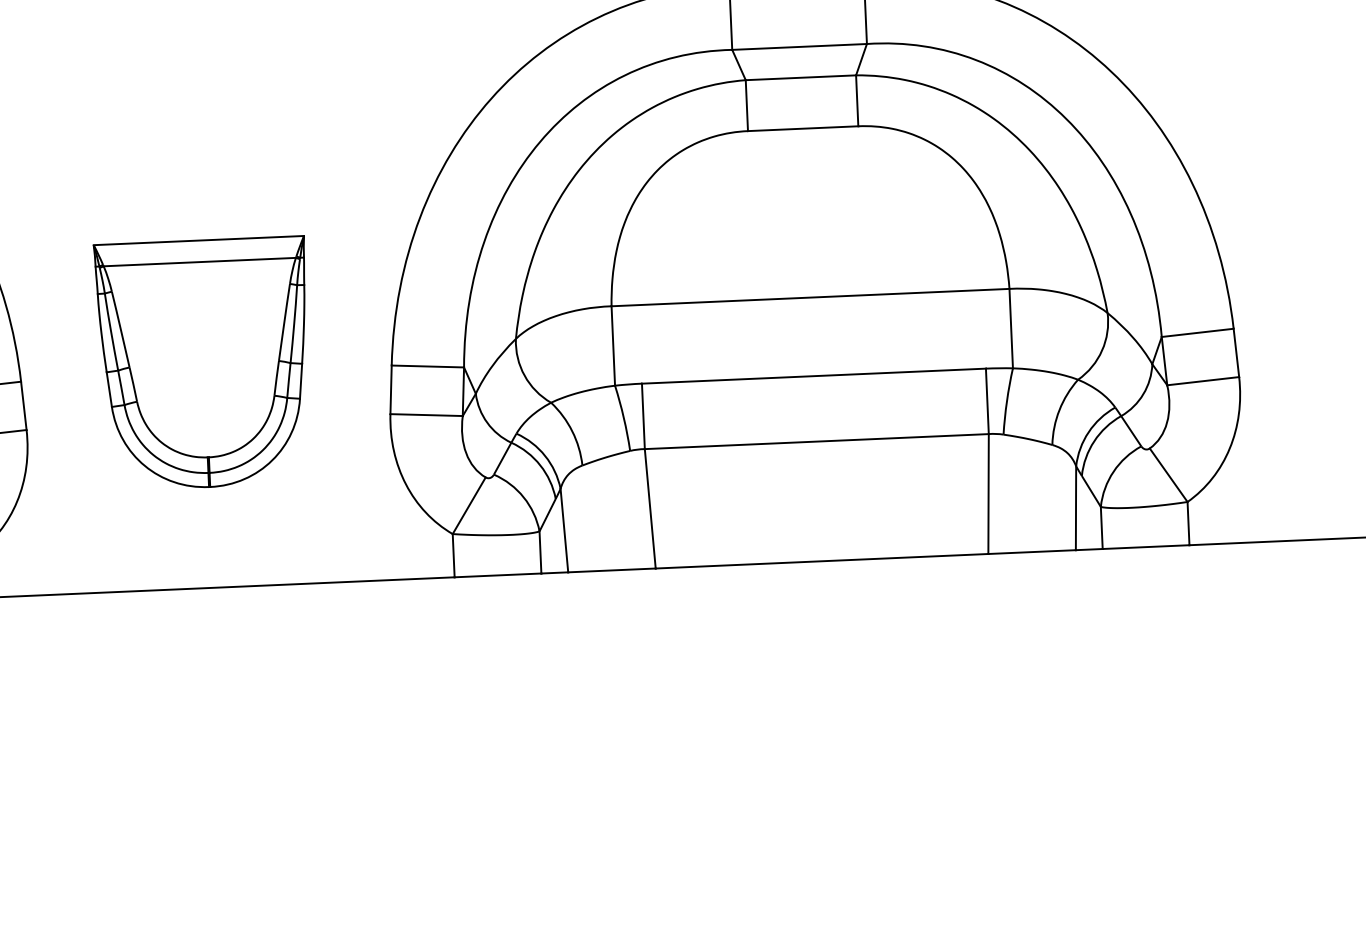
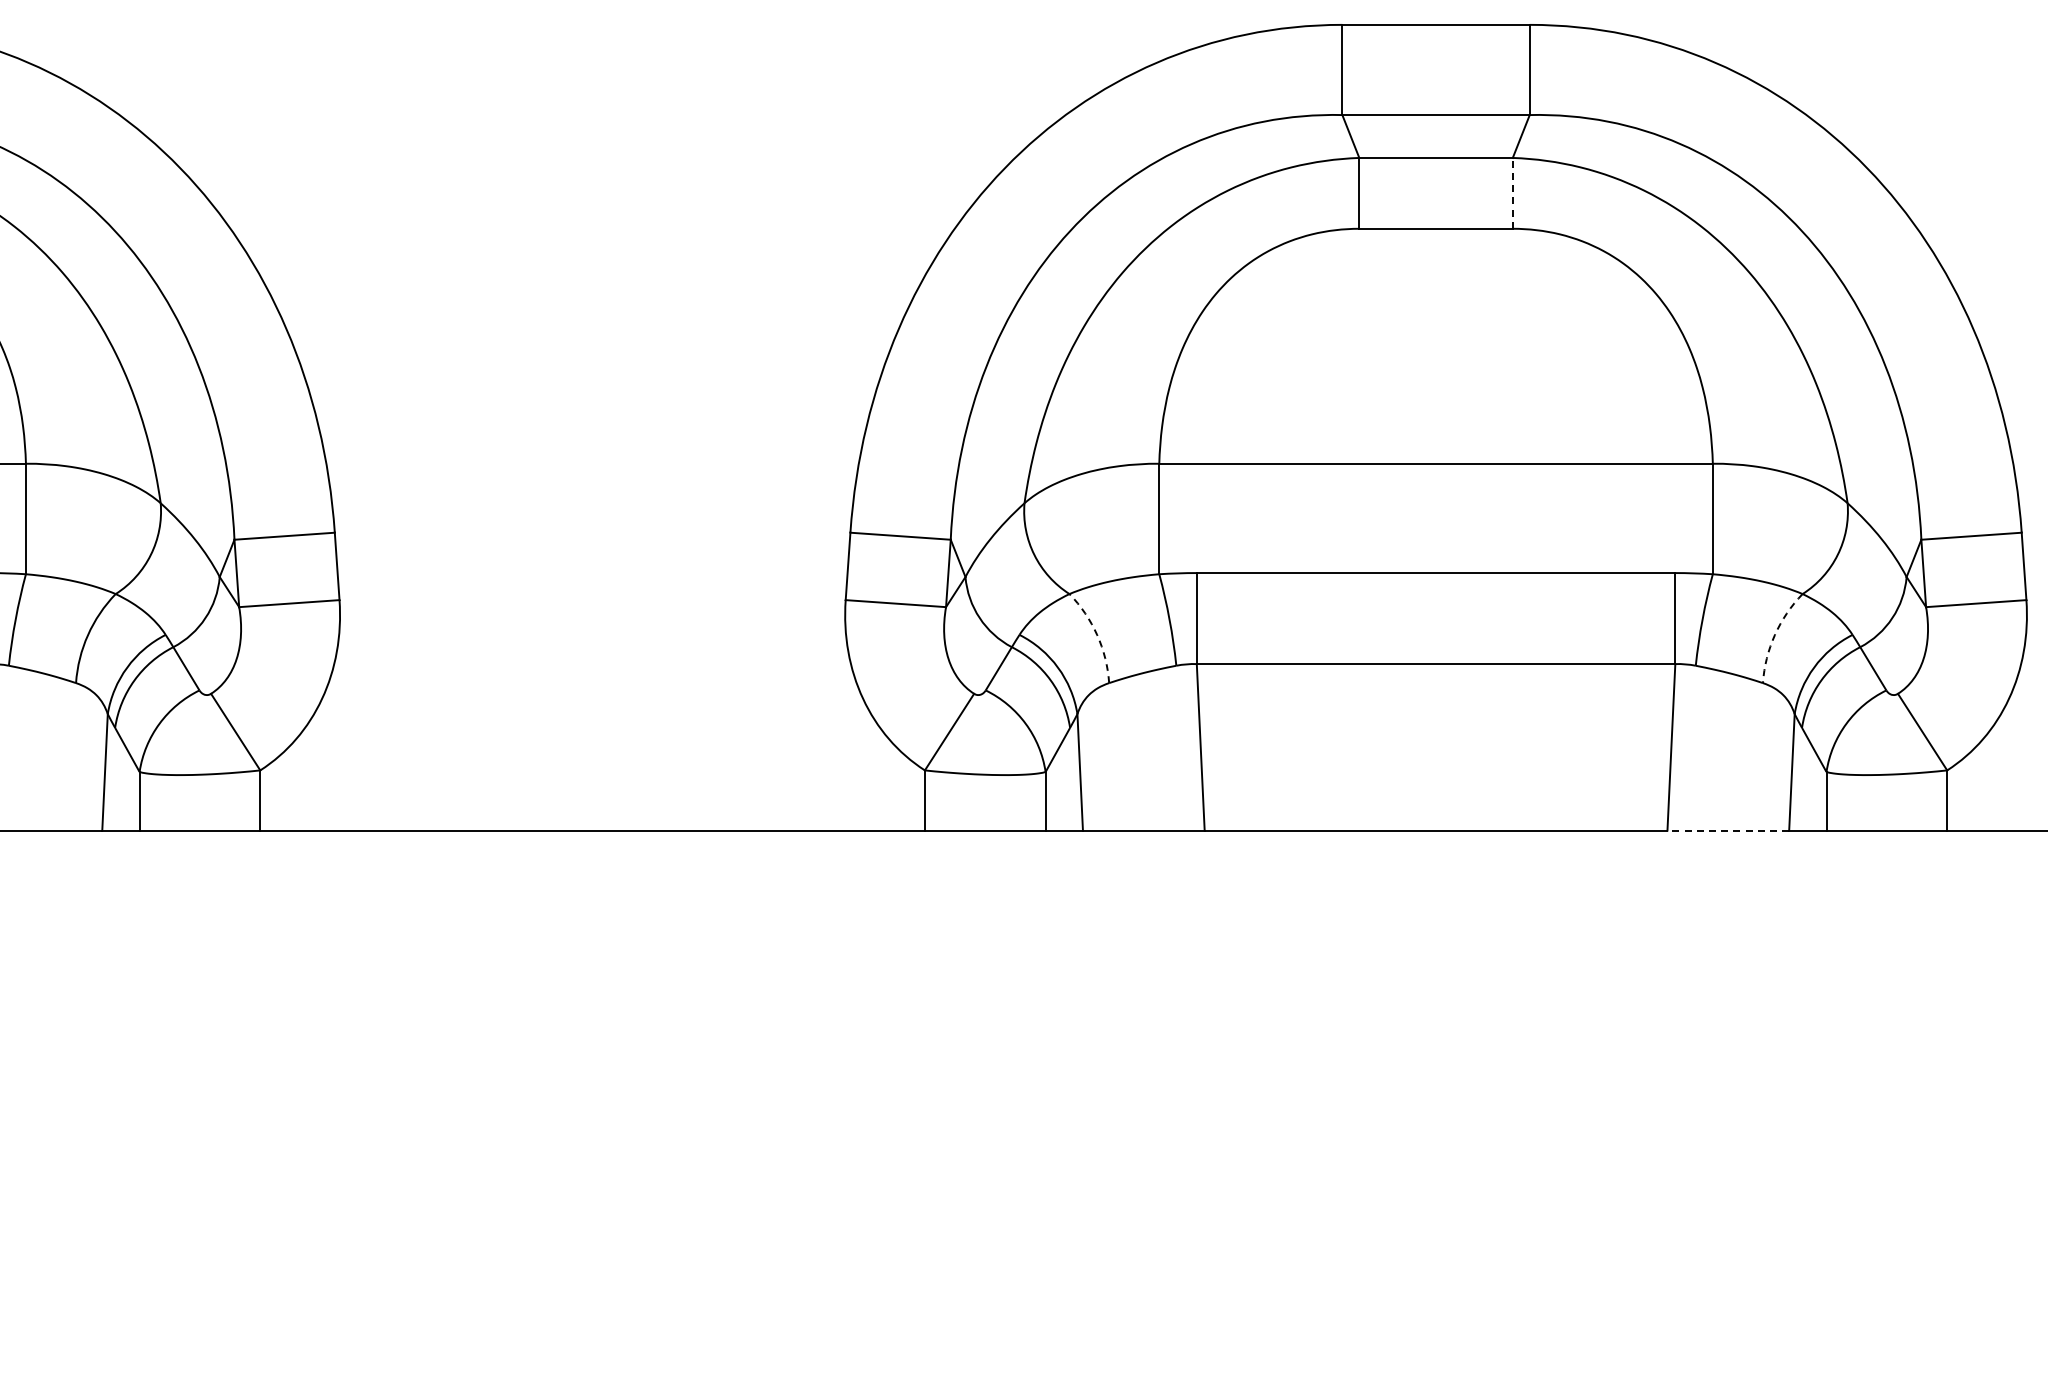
line: (856, 100) -> (1512, 192), solid -> dashed
part: (204, 364) -> (590, 519), removed
arc: (1059, 410) -> (1774, 635), solid -> dashed
arc: (572, 431) -> (1097, 635), solid -> dashed
line: (1032, 552) -> (1728, 830), solid -> dashed

